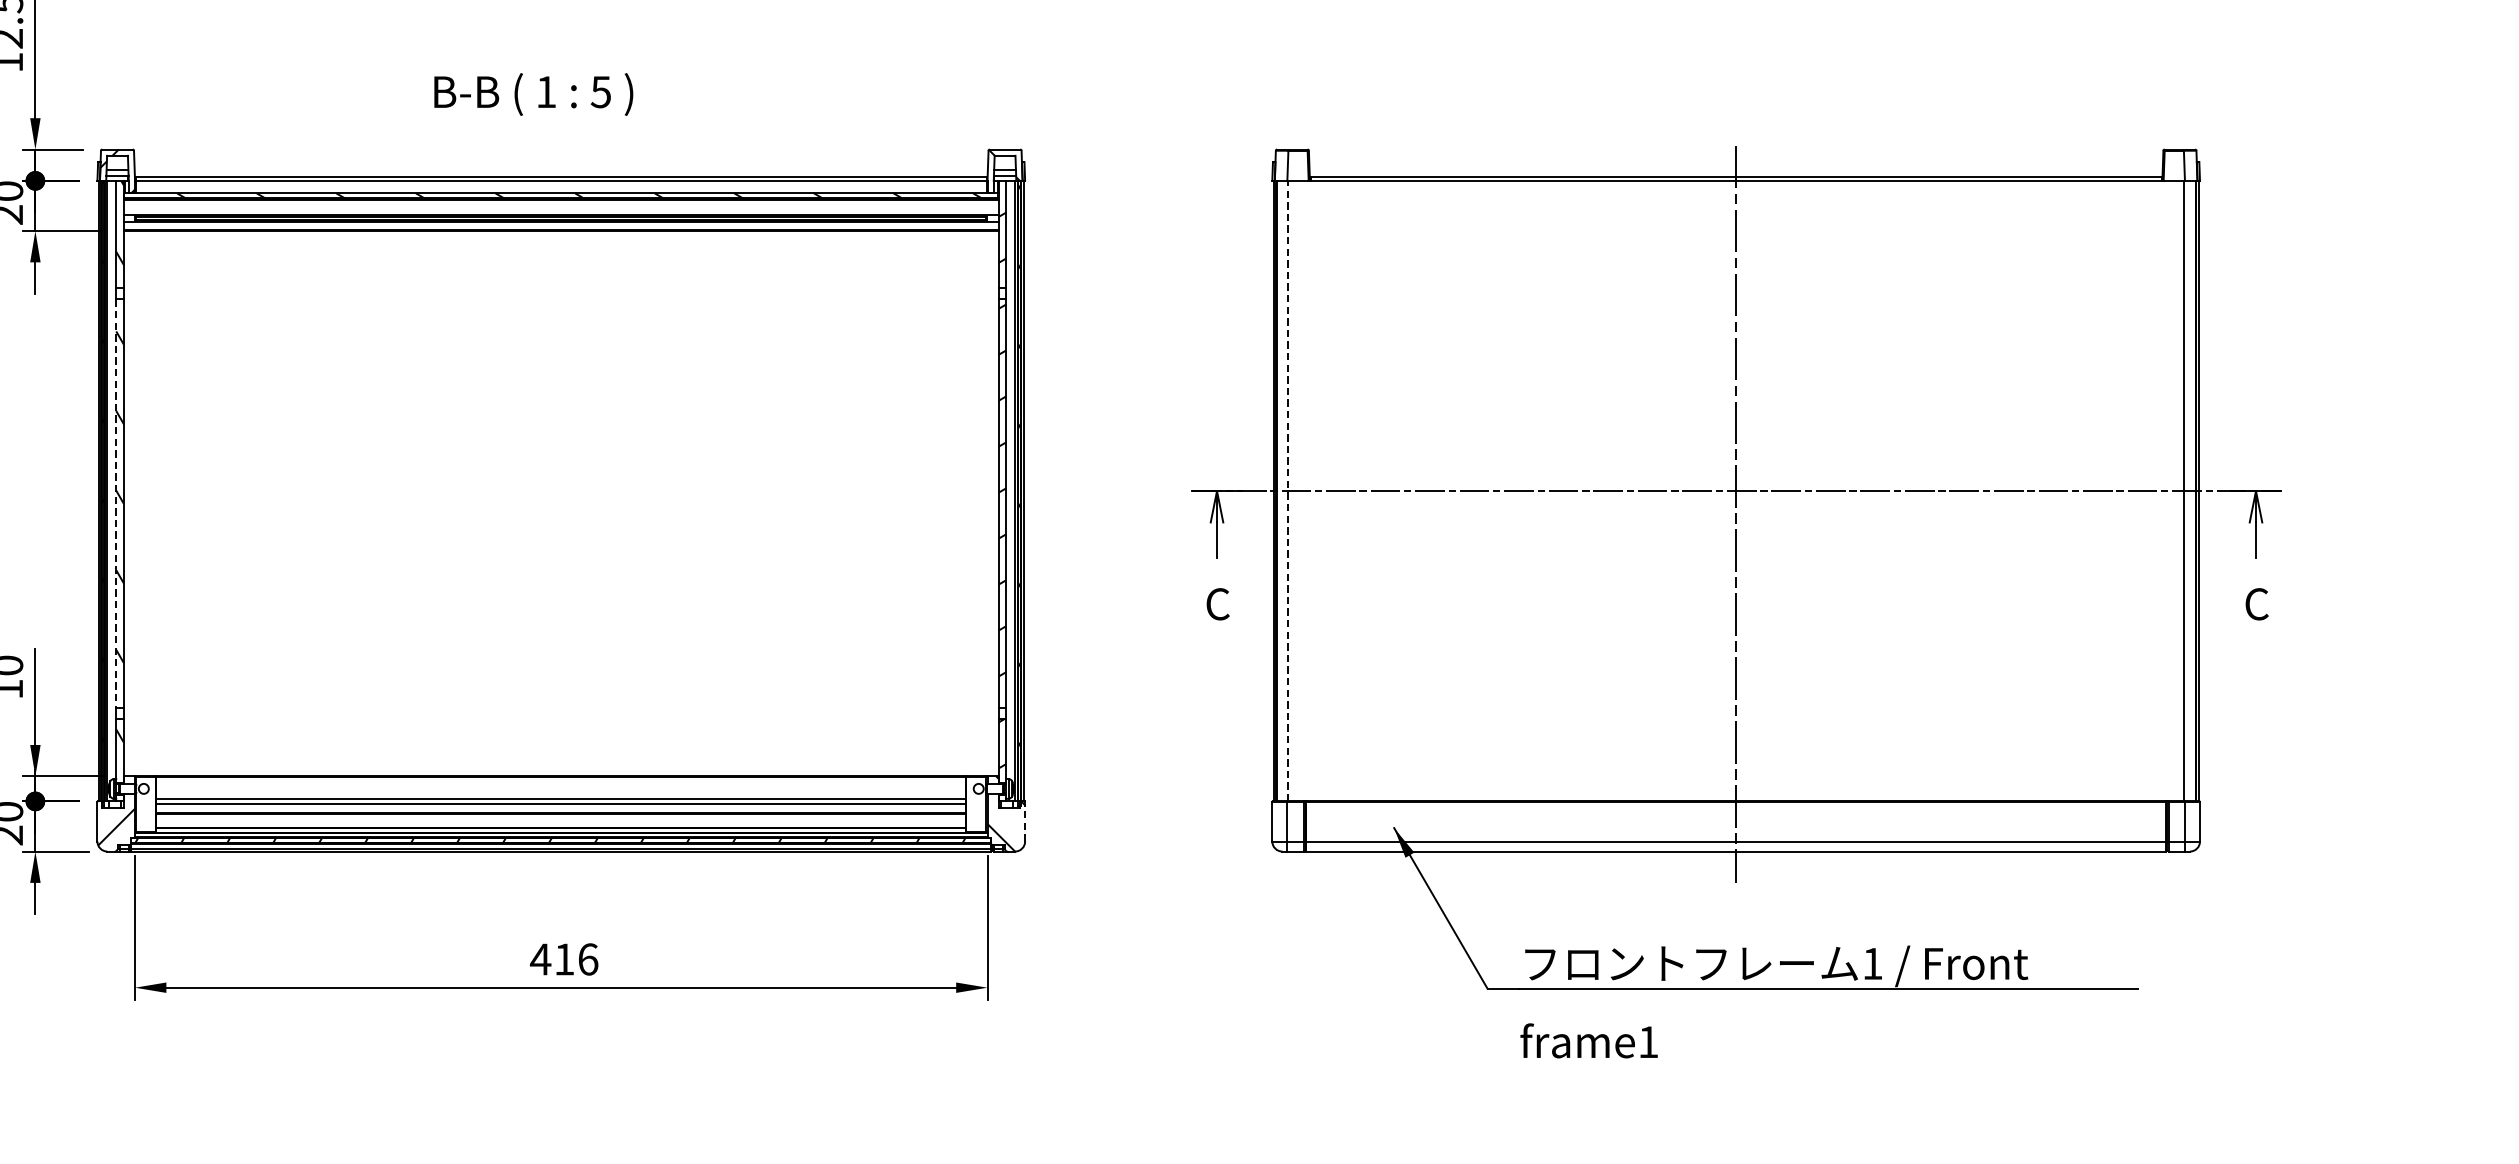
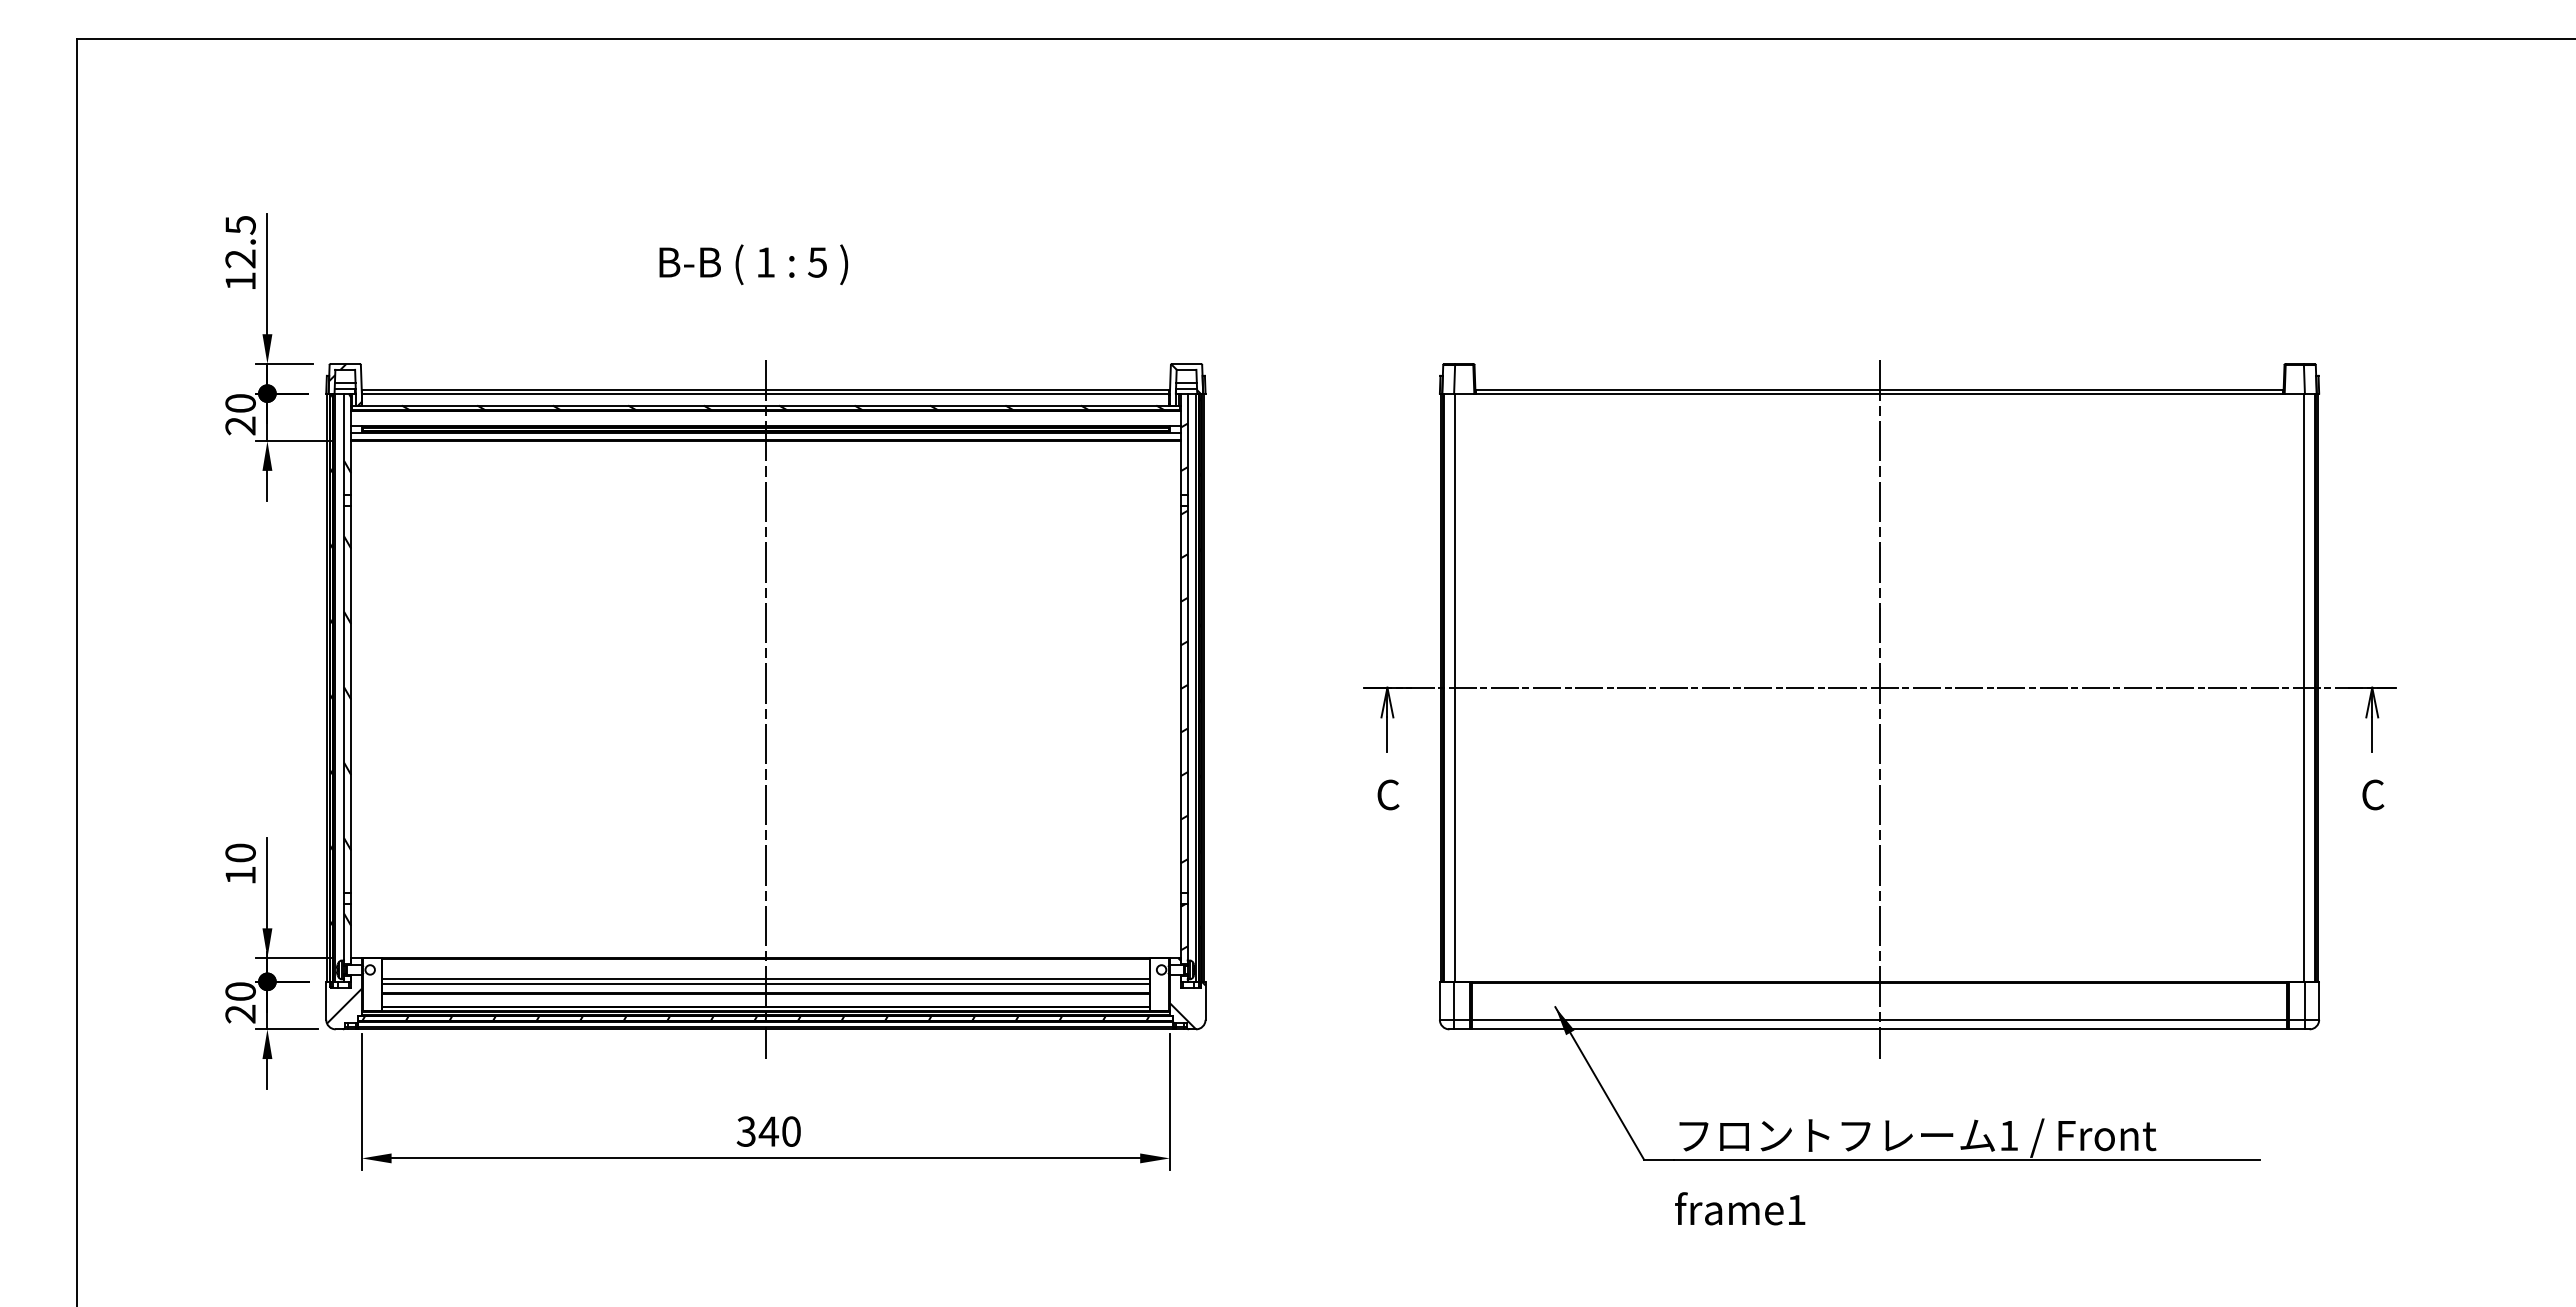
text: (533, 94) -> (753, 264), moved
line: (1287, 490) -> (1454, 687), dashed -> solid
line: (116, 503) -> (344, 699), dashed -> solid
line: (560, 514) -> (765, 709), added
line: (1025, 822) -> (1205, 1001), dashed -> solid
text: (564, 959) -> (768, 1131), 416 -> 340

